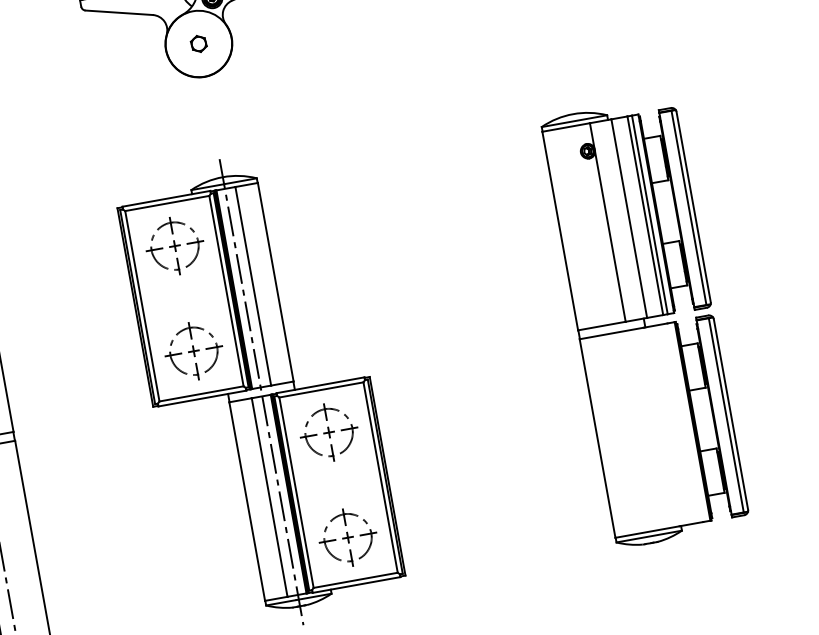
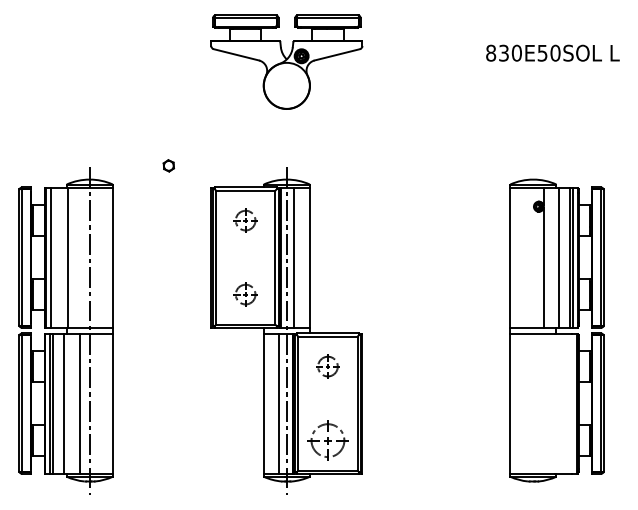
part: (198, 43) -> (168, 165), moved
part: (174, 245) -> (245, 220), size x0.6
part: (193, 351) -> (245, 294), size x0.6
part: (328, 432) -> (327, 366), size x0.6

